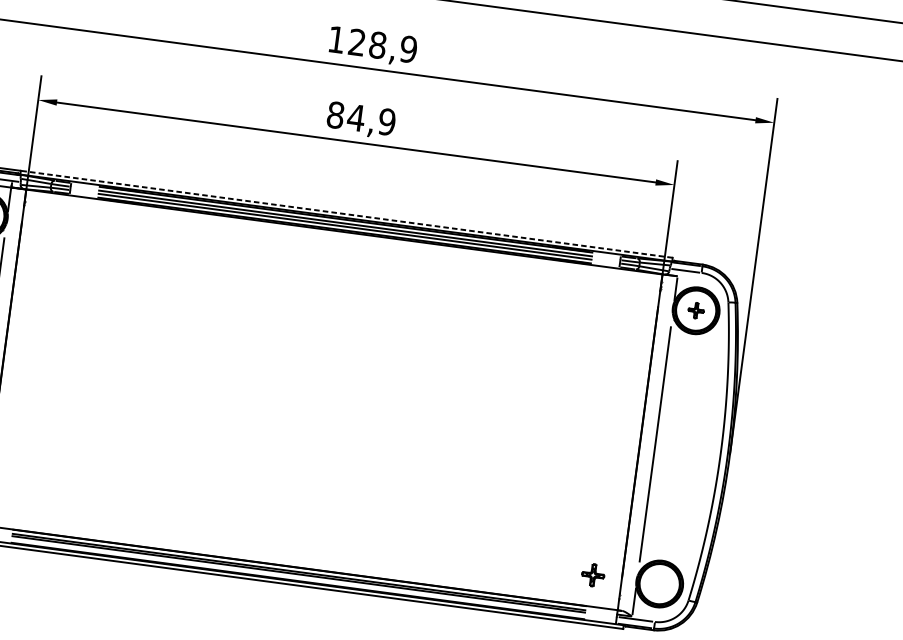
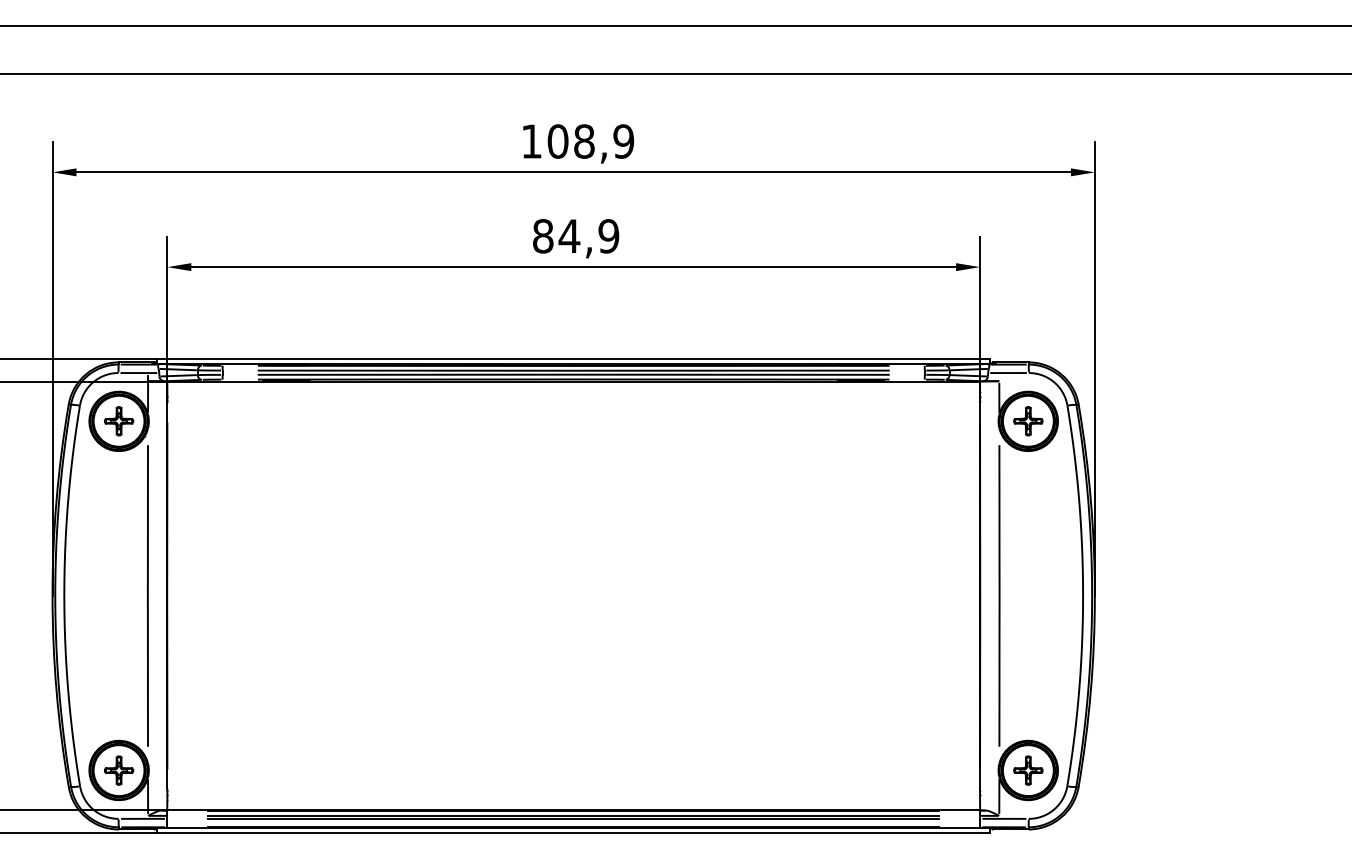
text: (356, 42) -> (557, 141), 128,9 -> 108,9
line: (346, 214) -> (573, 358), dashed -> solid
part: (696, 310) -> (1028, 421), size x1.43
part: (593, 575) -> (1028, 770), moved

